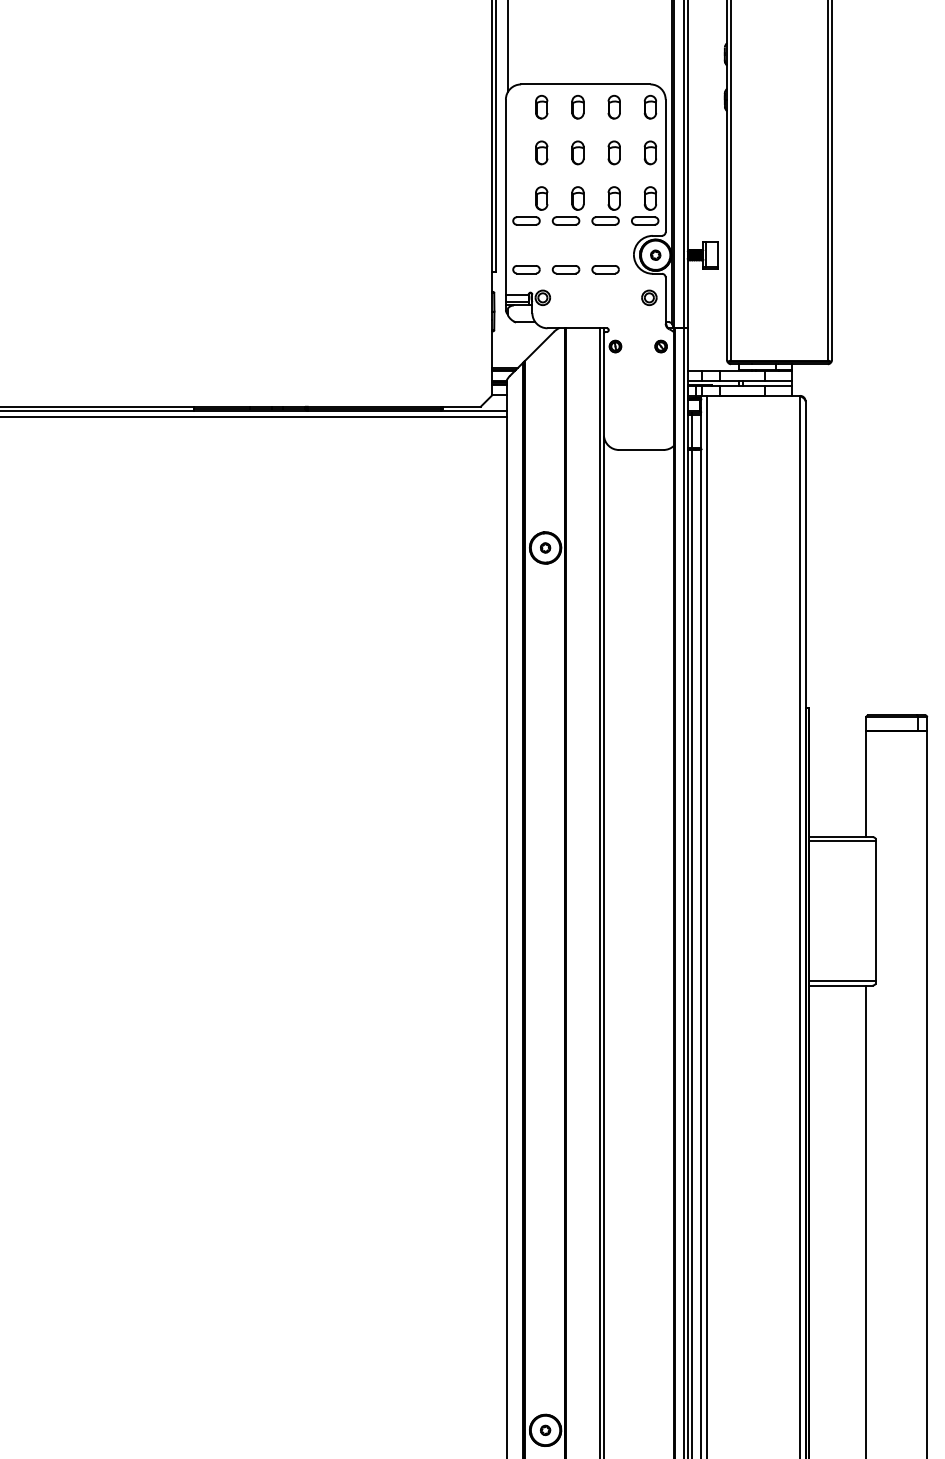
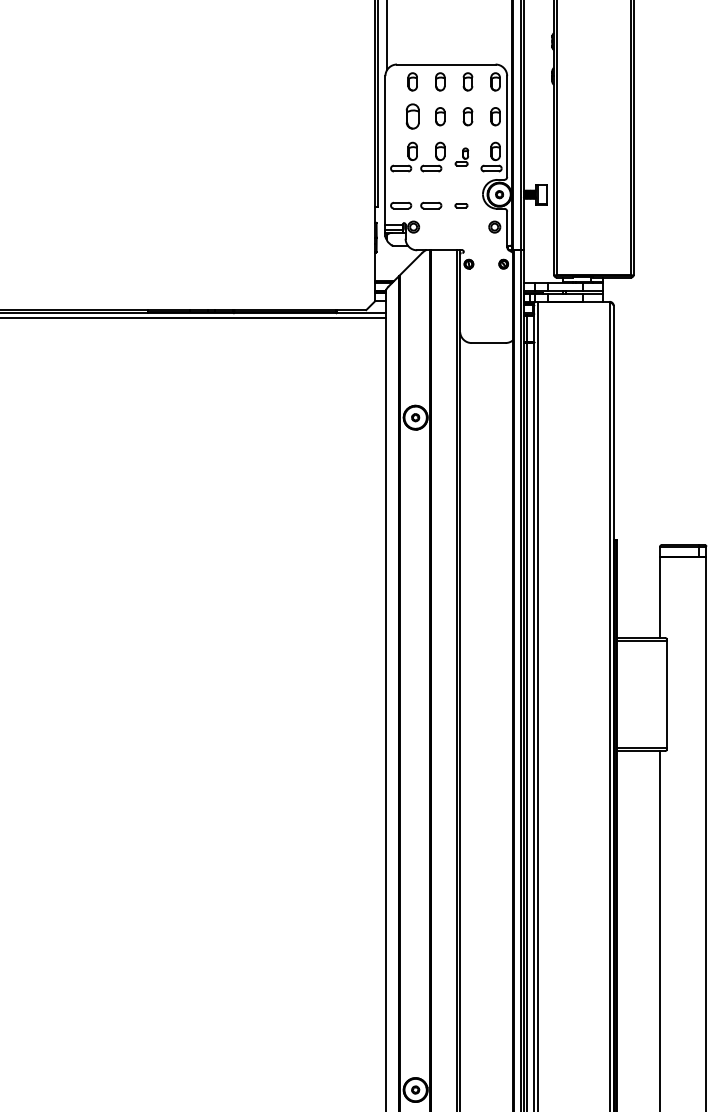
part: (541, 152) -> (412, 116), size x1.4
part: (605, 205) -> (461, 156), size x0.6
part: (605, 269) -> (461, 205), size x0.6

